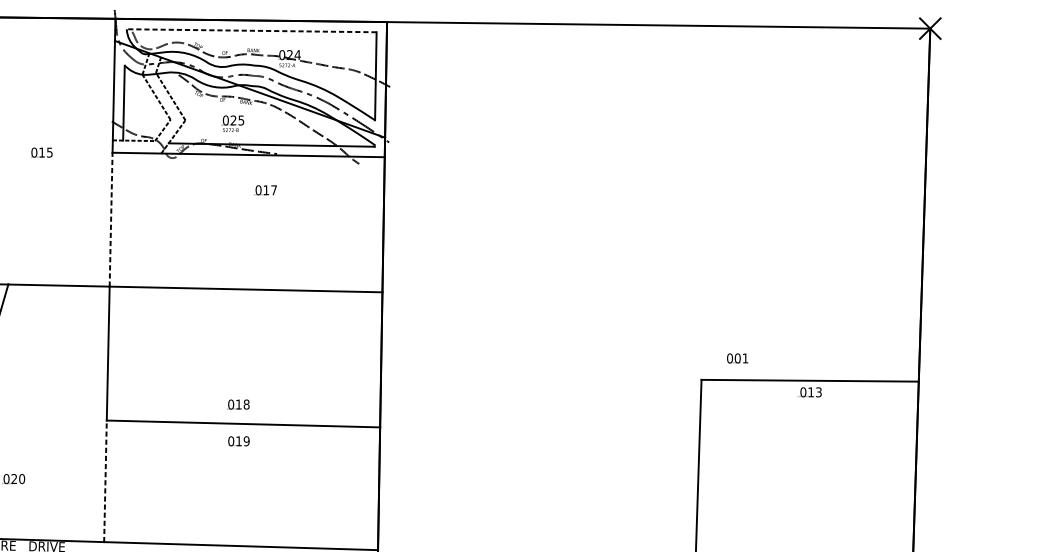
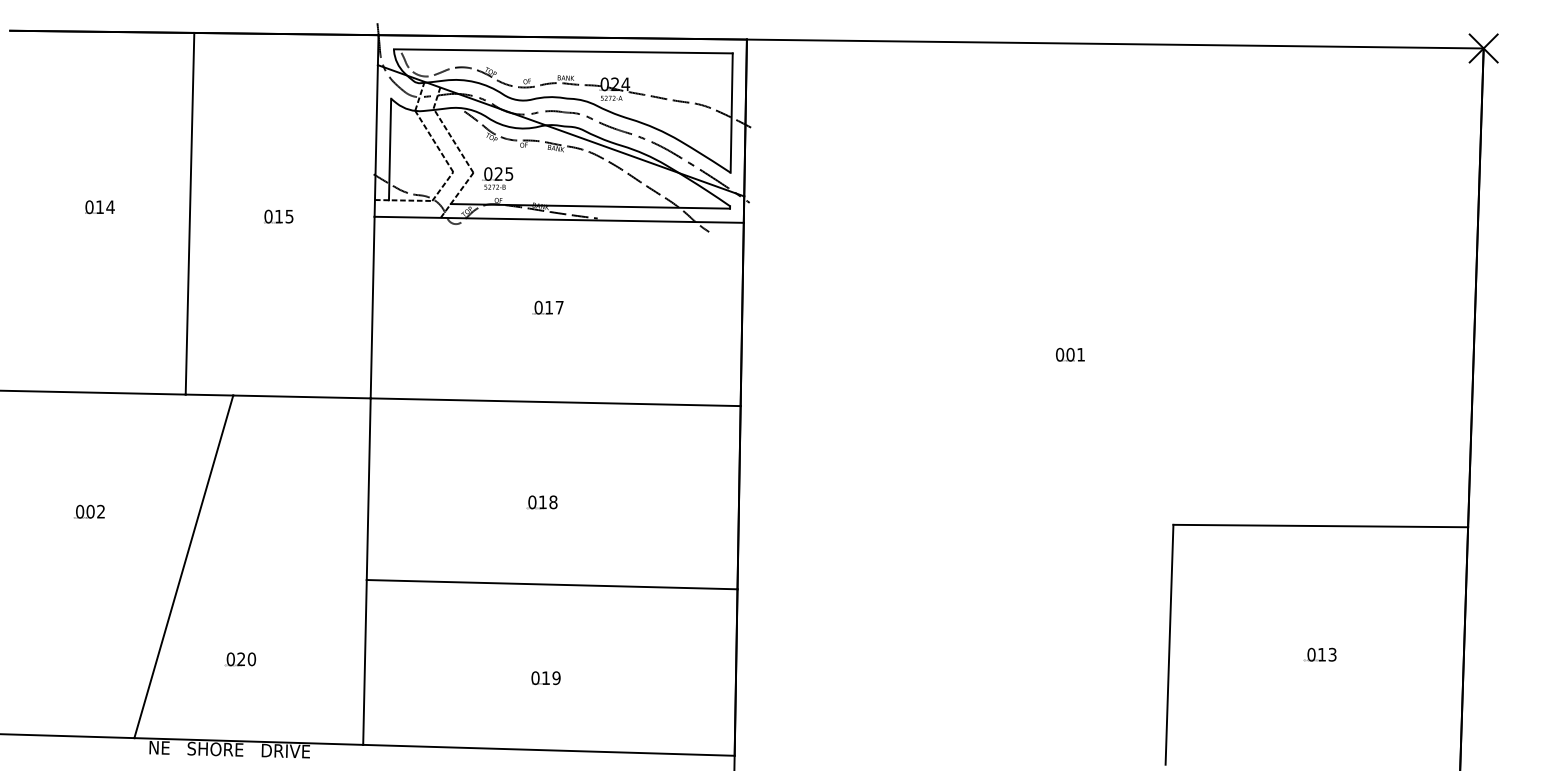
line: (251, 30) -> (562, 51), dashed -> solid
text: (232, 123) -> (497, 178), moved
text: (265, 190) -> (547, 307), moved
line: (111, 219) -> (372, 307), dashed -> solid
text: (737, 358) -> (1070, 354), moved
text: (809, 392) -> (1319, 654), moved
text: (237, 404) -> (541, 502), moved
text: (238, 441) -> (545, 678), moved
line: (105, 480) -> (365, 661), dashed -> solid

